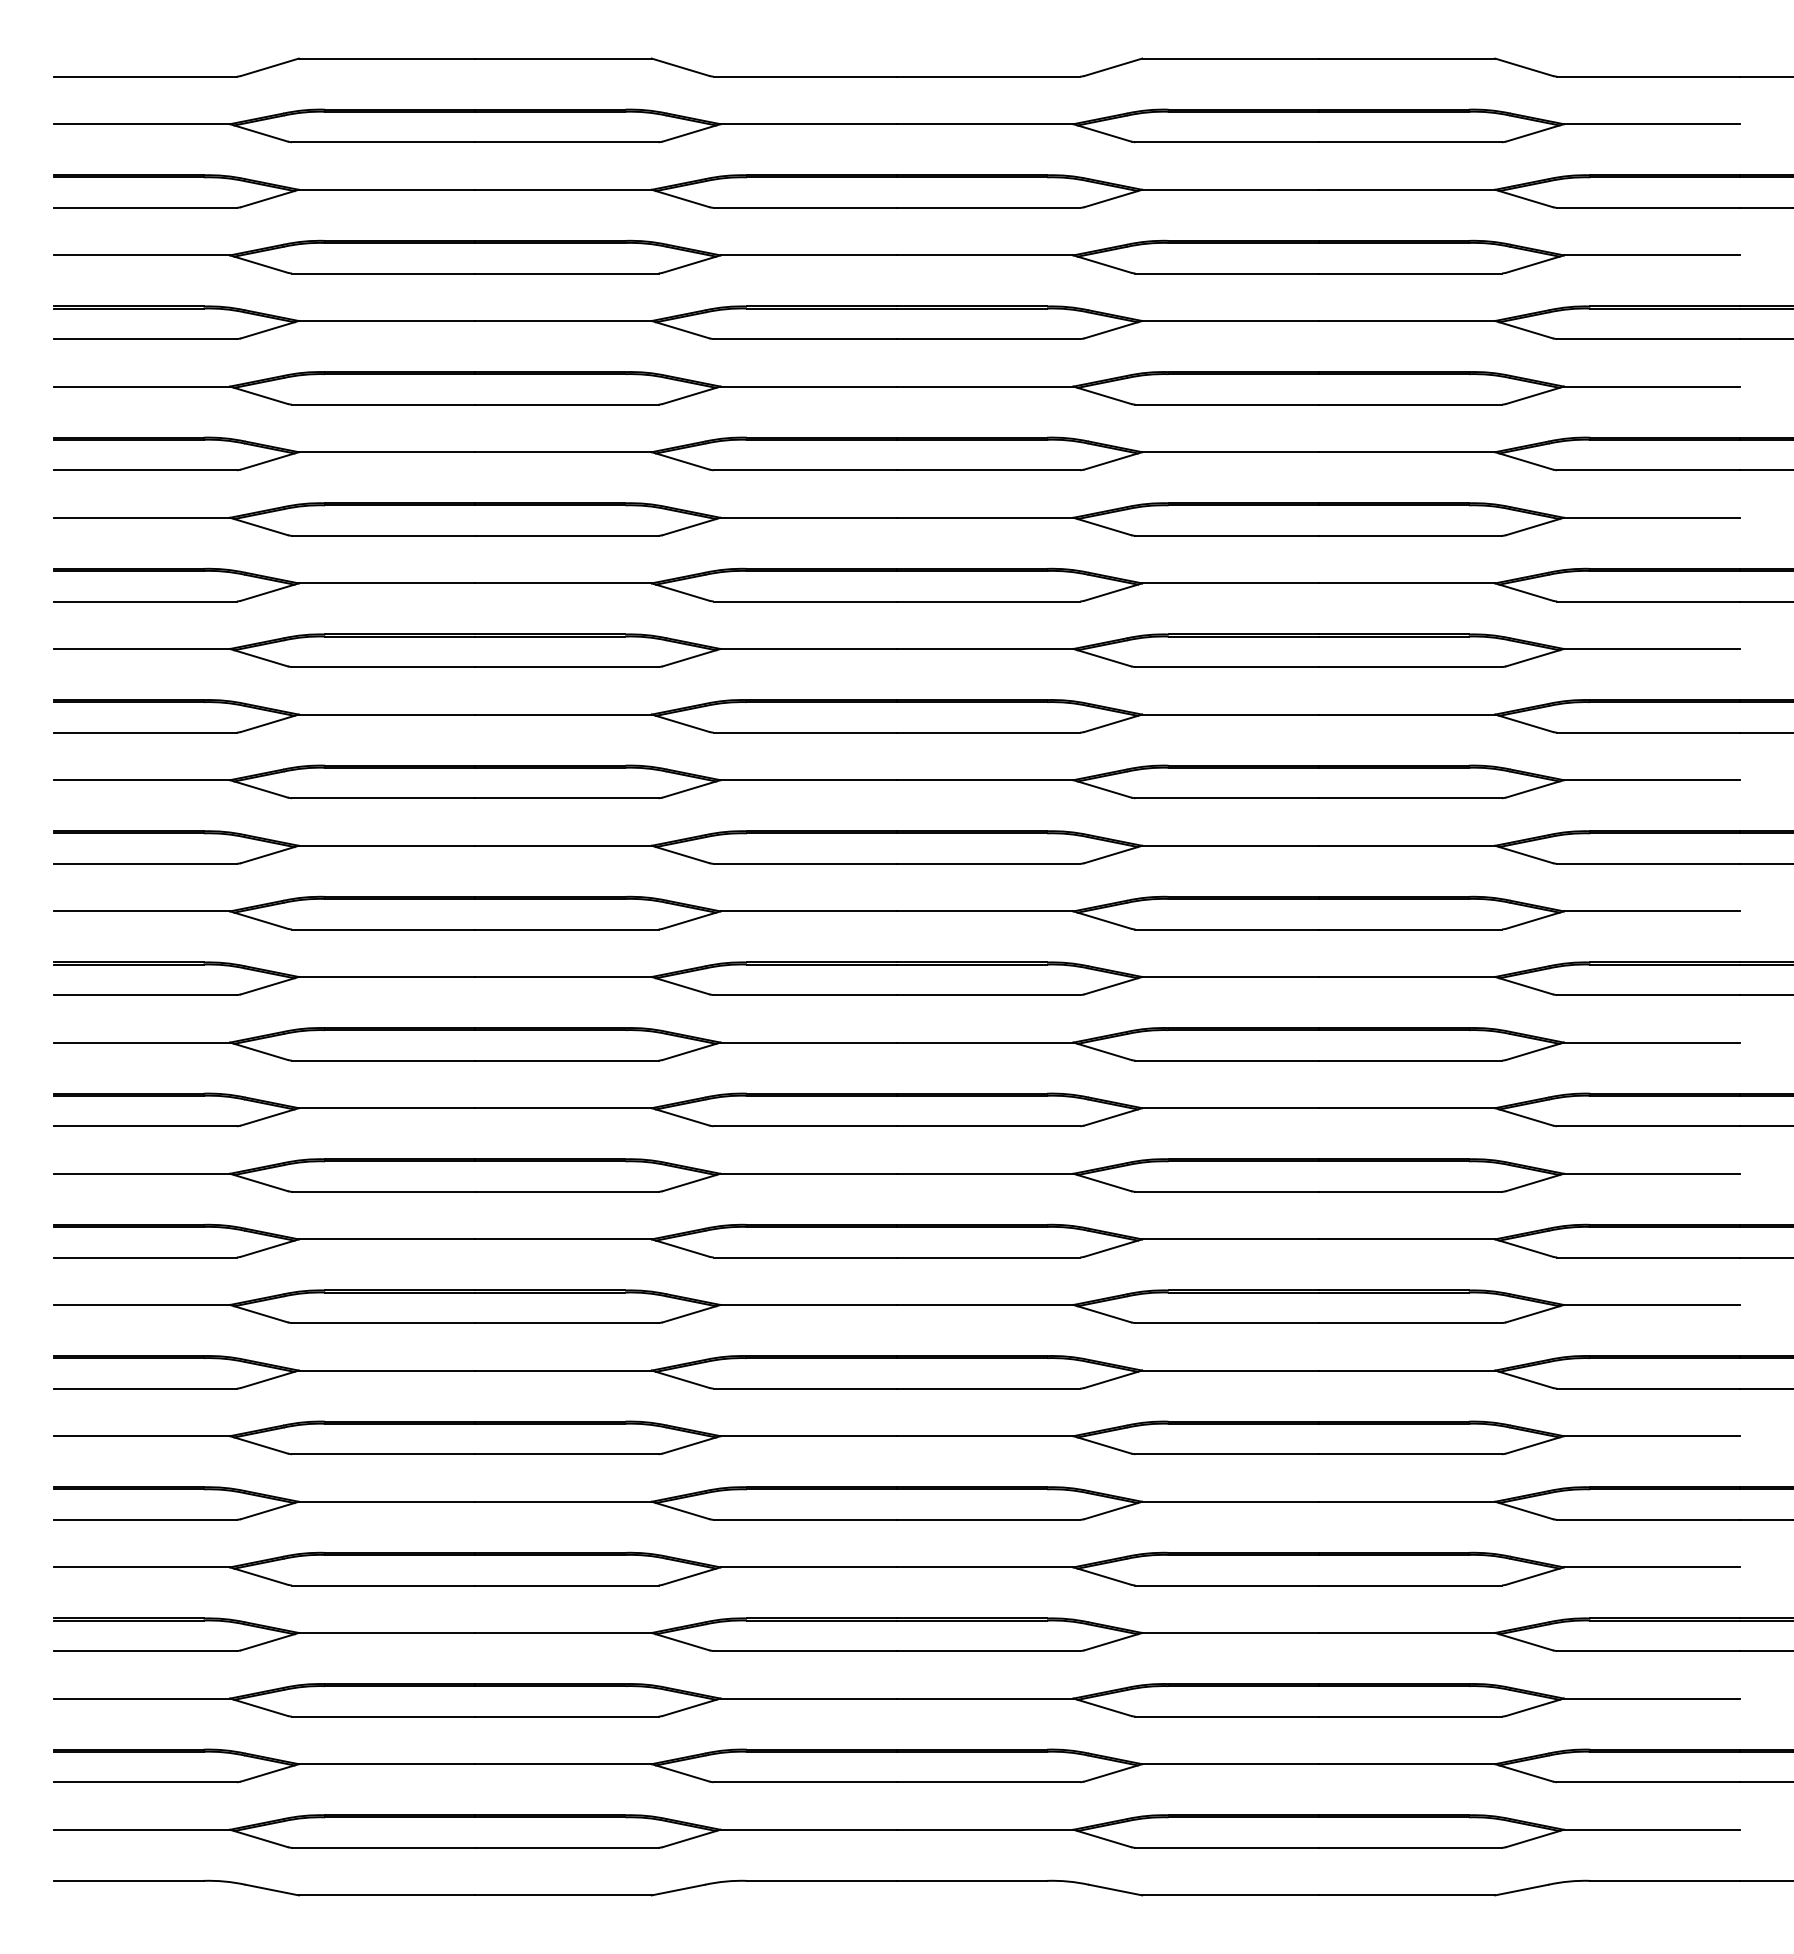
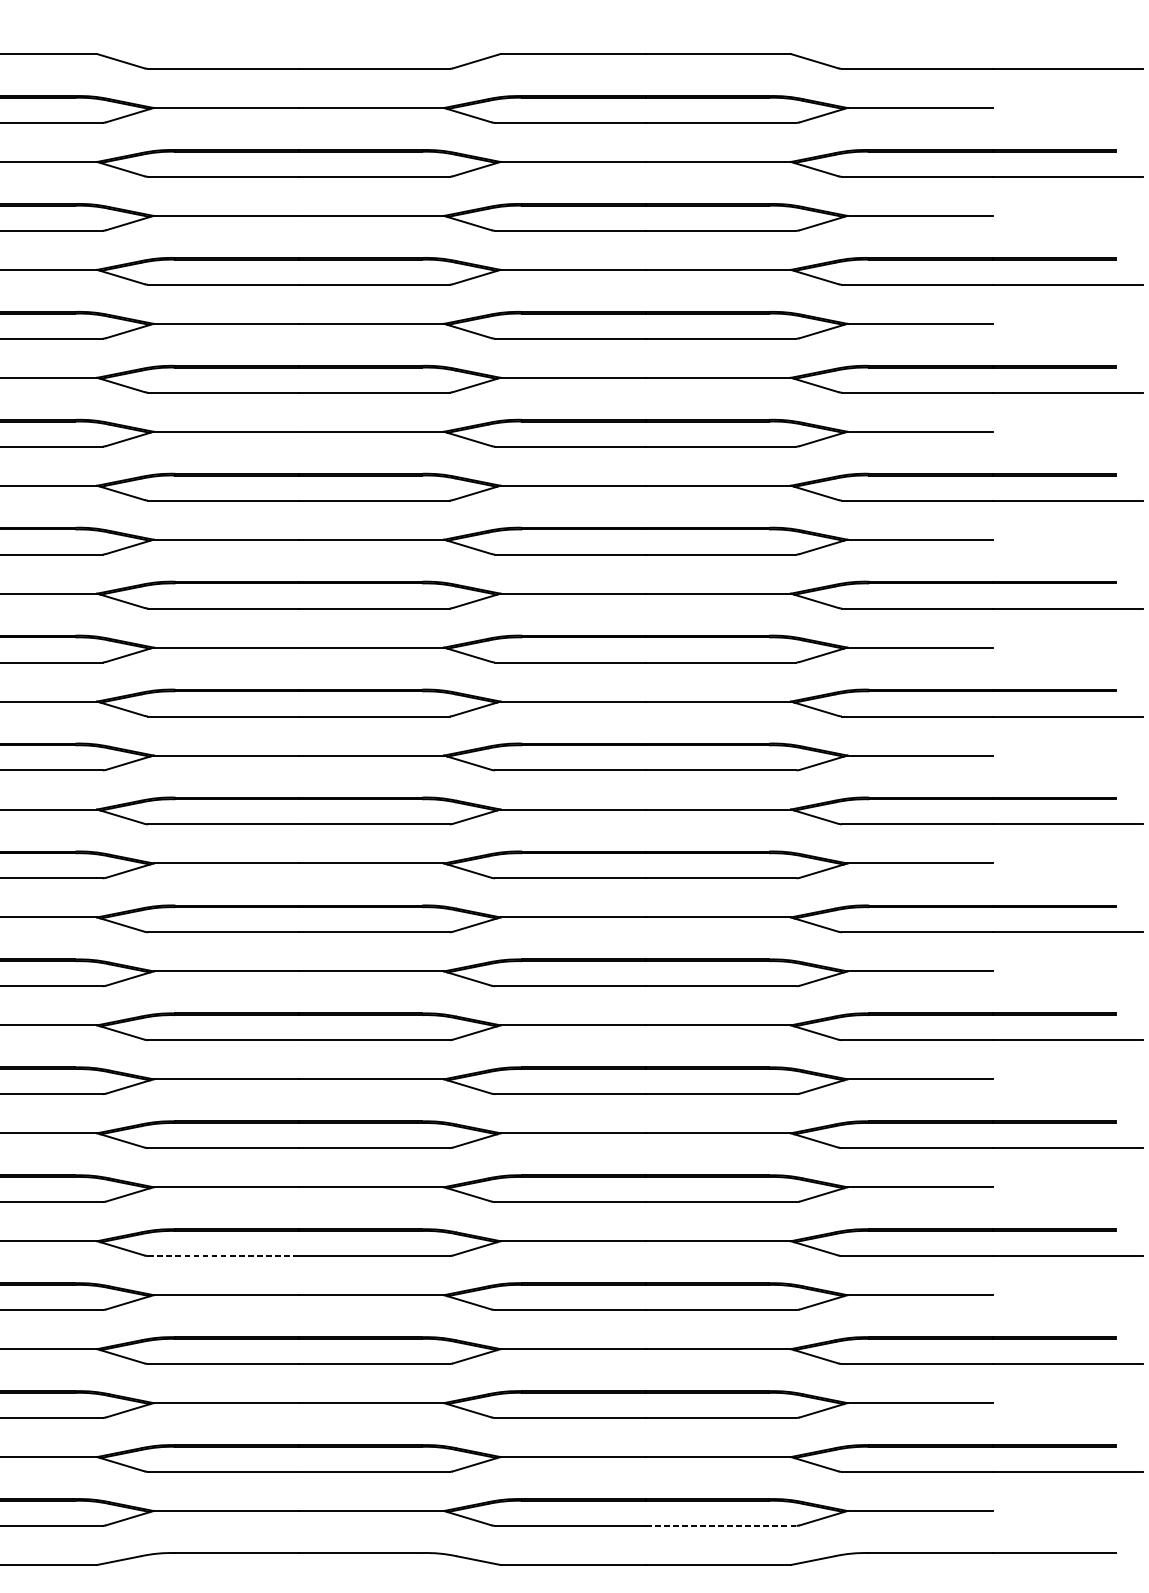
line: (805, 1519) -> (223, 1255), solid -> dashed
line: (1410, 1847) -> (721, 1525), solid -> dashed

